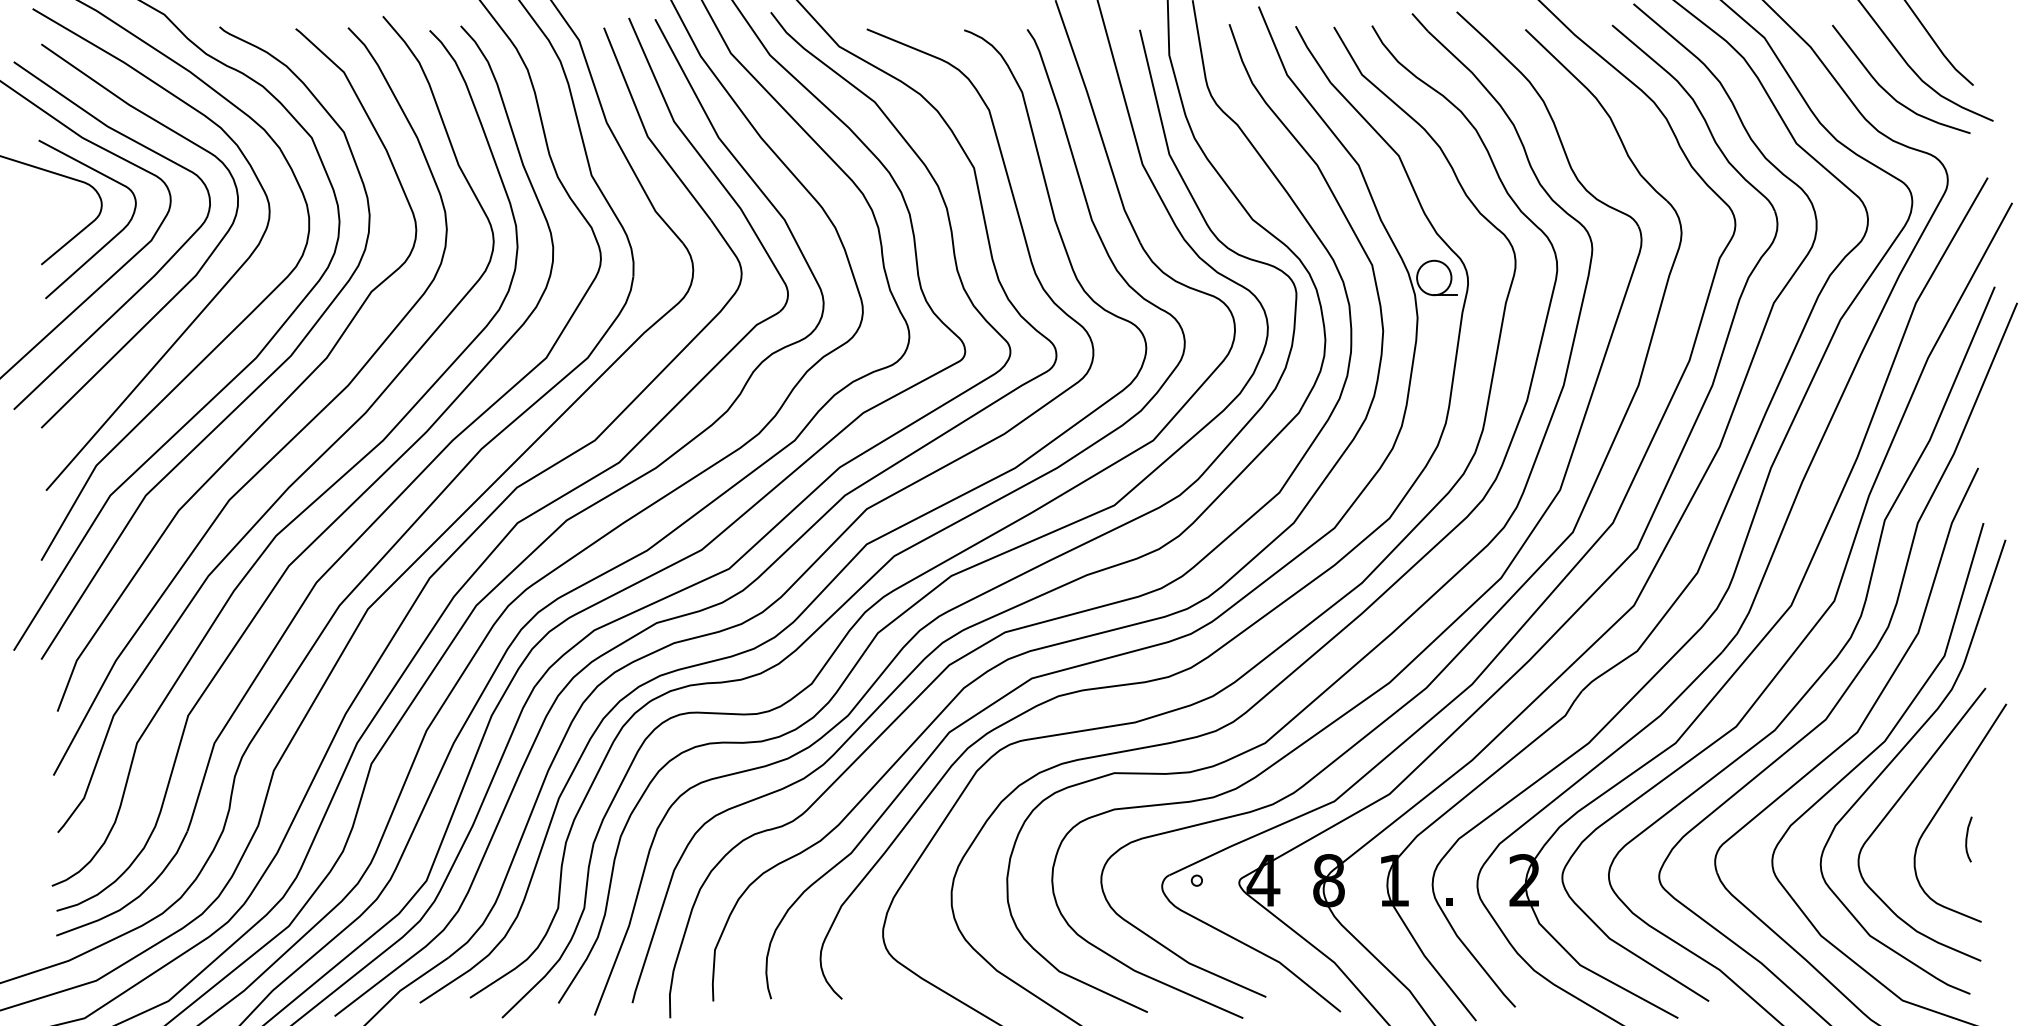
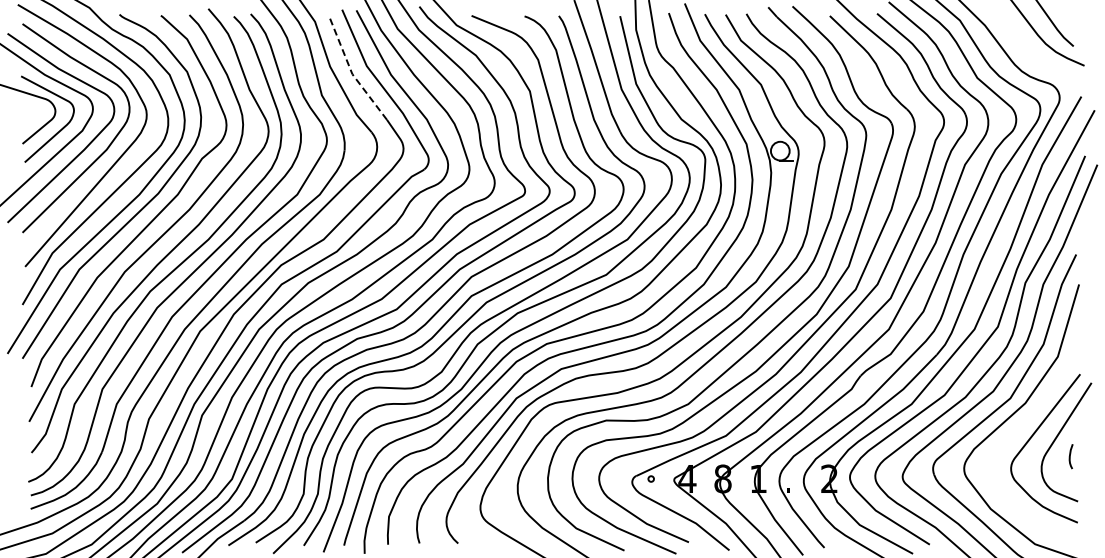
part: (1888, 91) -> (1027, 49), removed
line: (646, 131) -> (351, 71), solid -> dashed
curve: (1895, 760) -> (1031, 413), removed

